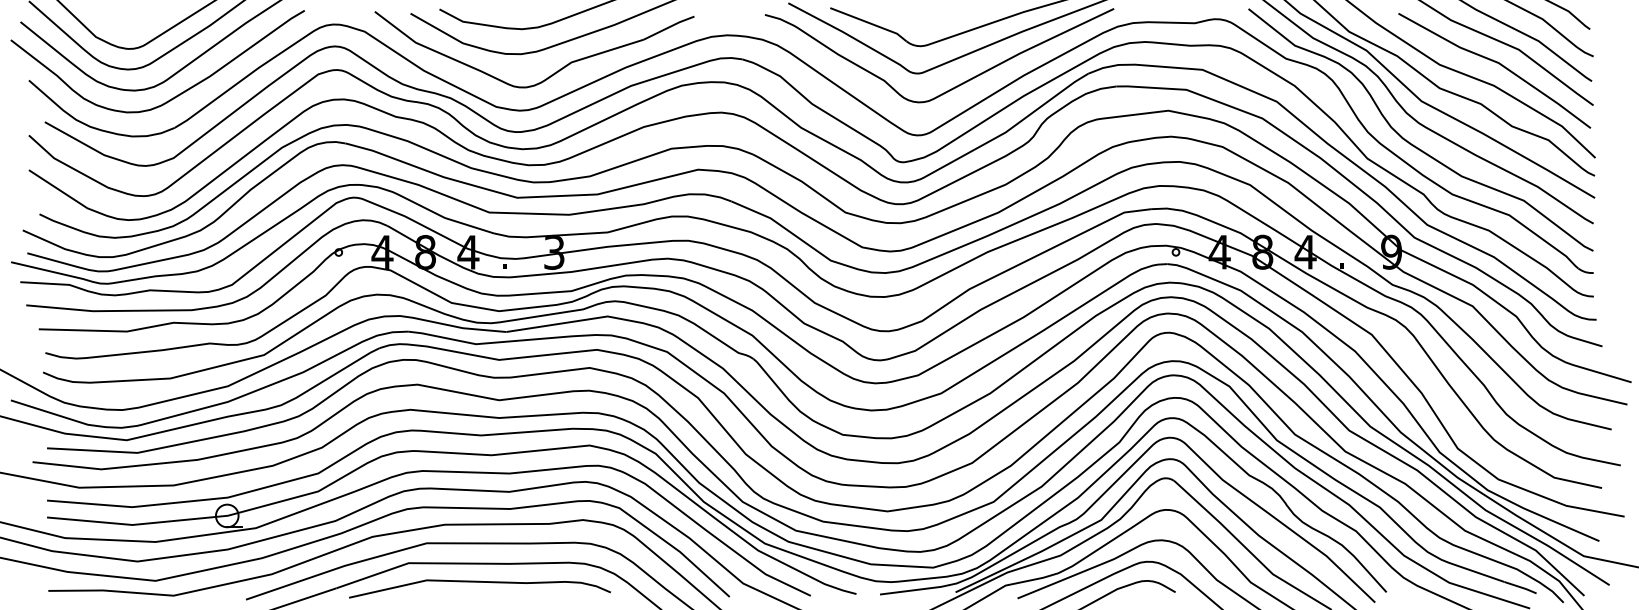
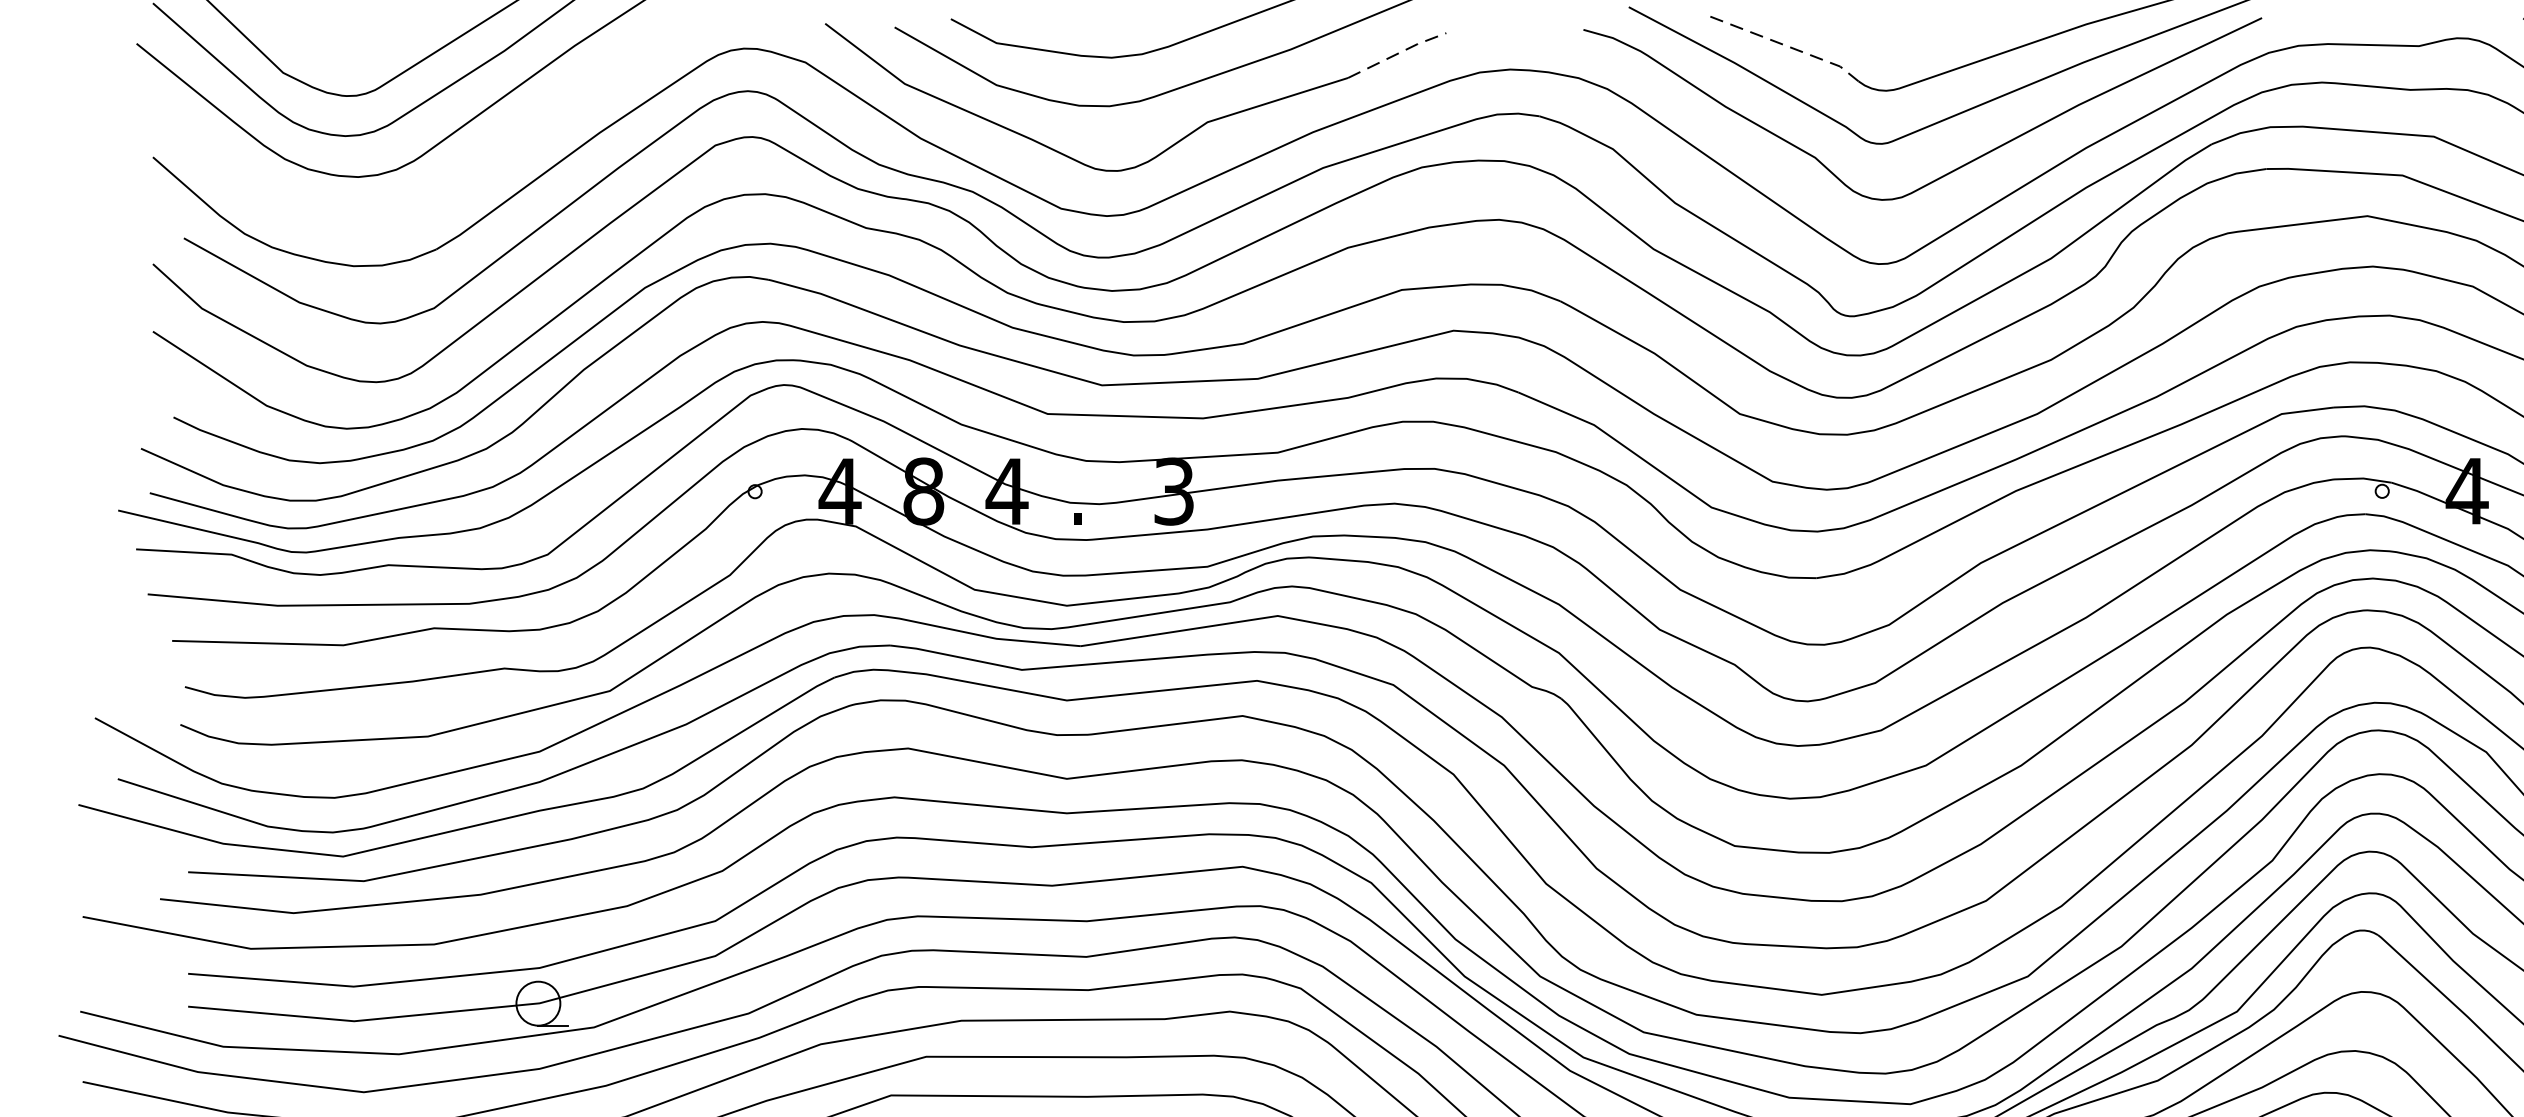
line: (870, 23) -> (1788, 46), solid -> dashed
line: (669, 26) -> (1397, 52), solid -> dashed
curve: (179, 93) -> (445, 182), removed

